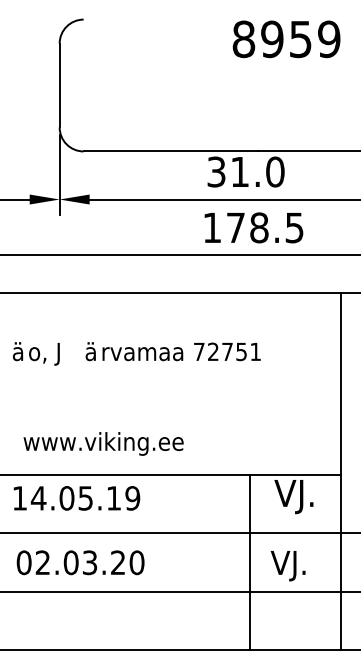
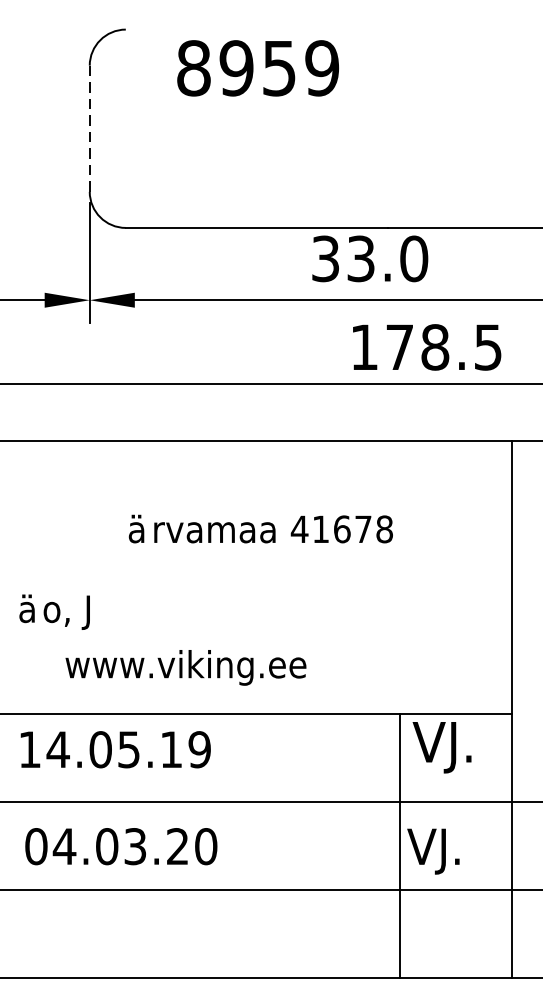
text: (286, 39) -> (257, 68), moved
line: (59, 85) -> (89, 128), solid -> dashed
text: (239, 171) -> (360, 258), 31.0 -> 33.0
text: (253, 227) -> (426, 346), moved
text: (227, 351) -> (342, 528), 72751 -> 41678
text: (36, 353) -> (54, 611), moved
text: (103, 443) -> (185, 667), moved
line: (249, 561) -> (399, 844), moved
text: (42, 562) -> (63, 846), 02.03.20 -> 04.03.20

